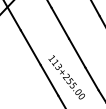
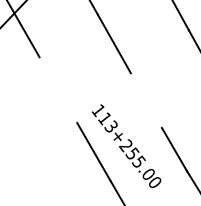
line: (30, 47) -> (57, 89), removed
line: (77, 52) -> (146, 99), removed

